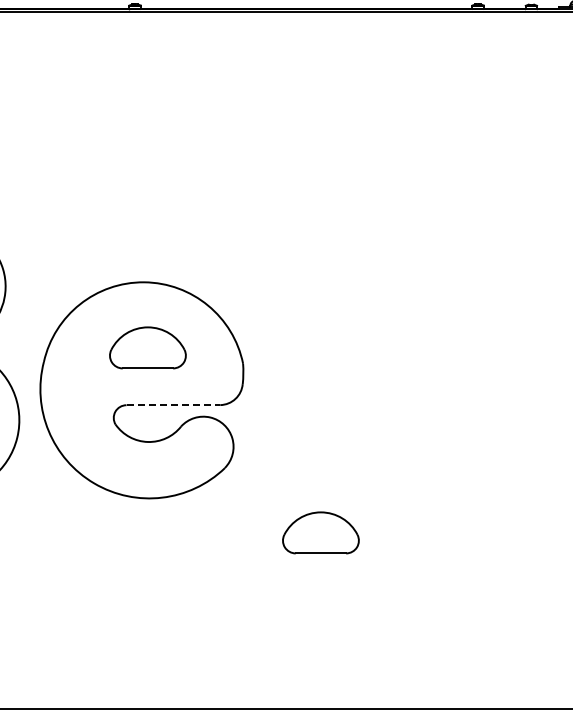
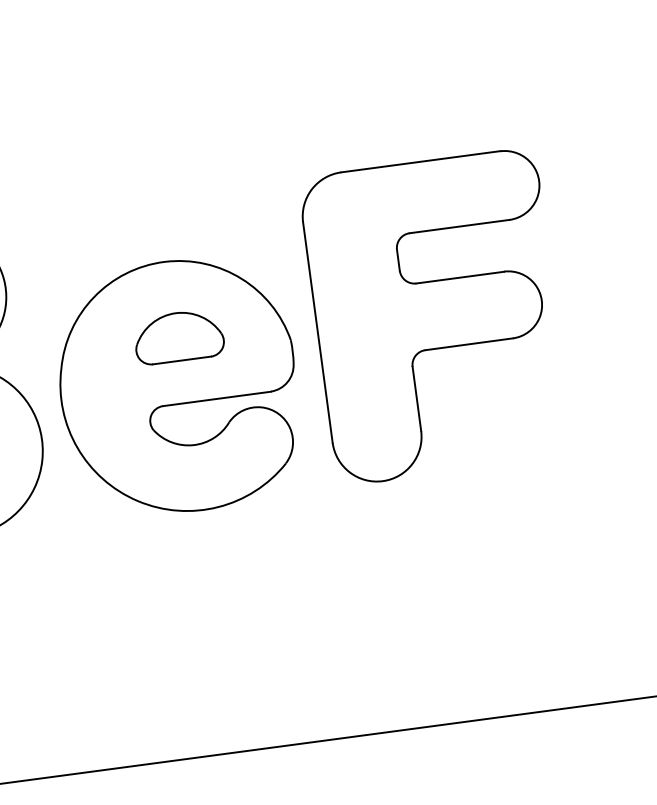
part: (369, 360) -> (435, 317), added
line: (173, 405) -> (217, 399), dashed -> solid
part: (320, 532) -> (405, 522), removed

